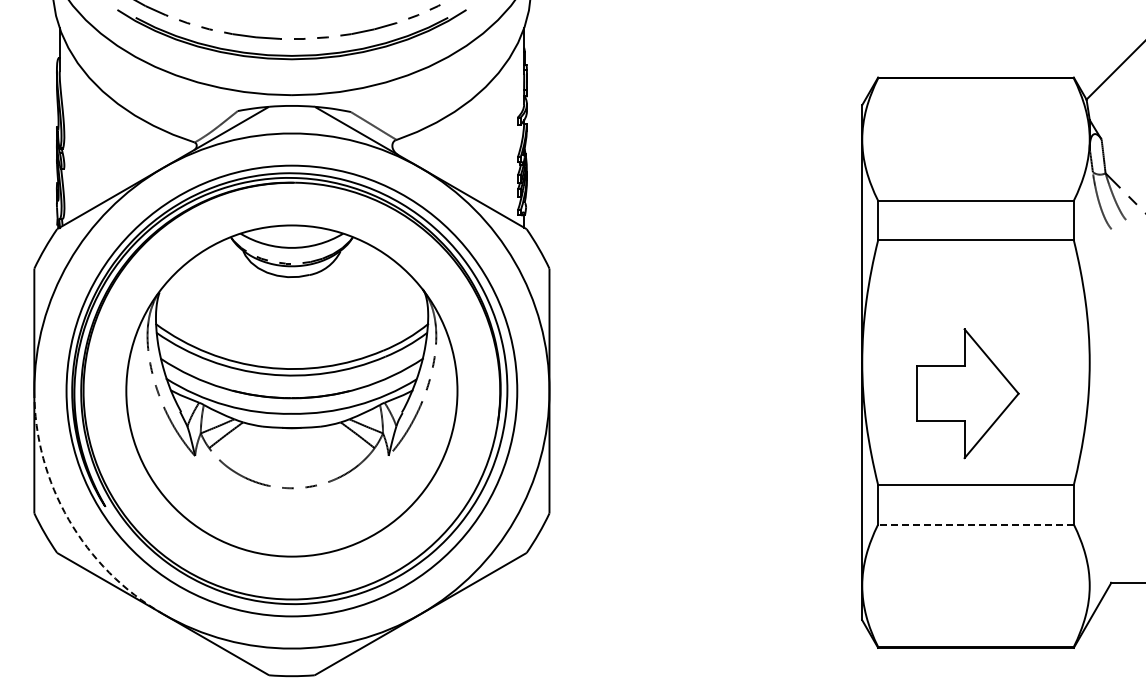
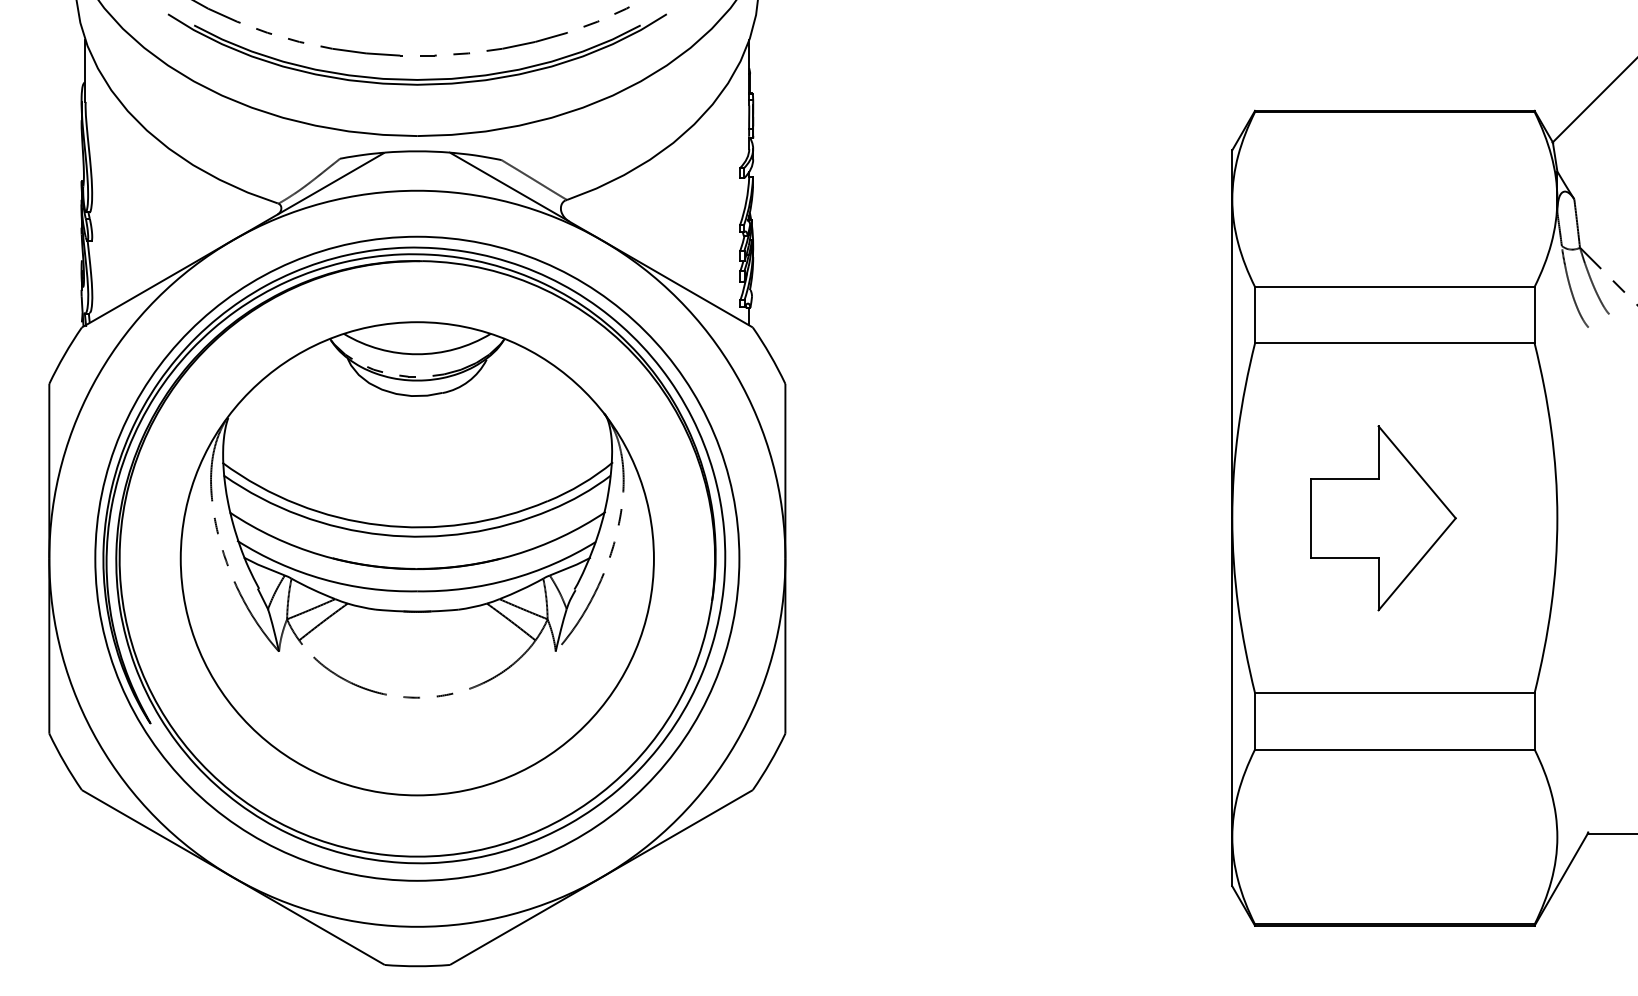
part: (967, 393) -> (1382, 518), moved
arc: (68, 519) -> (98, 742), dashed -> solid
line: (975, 524) -> (1394, 749), dashed -> solid

